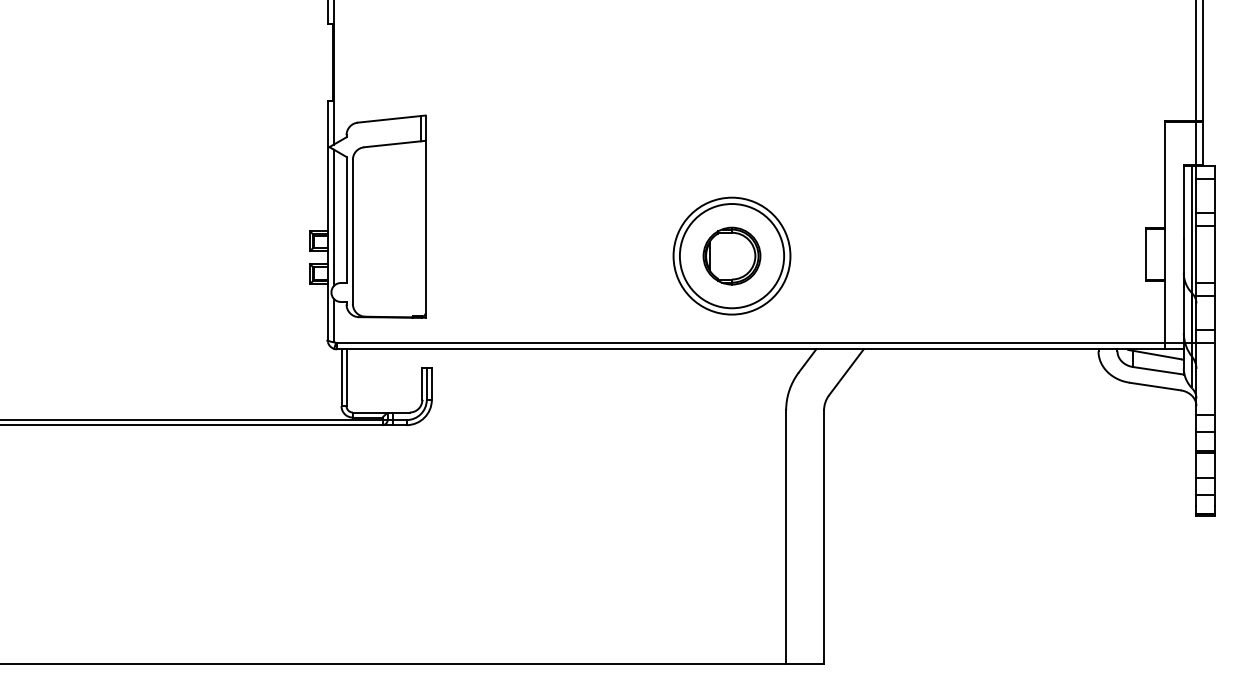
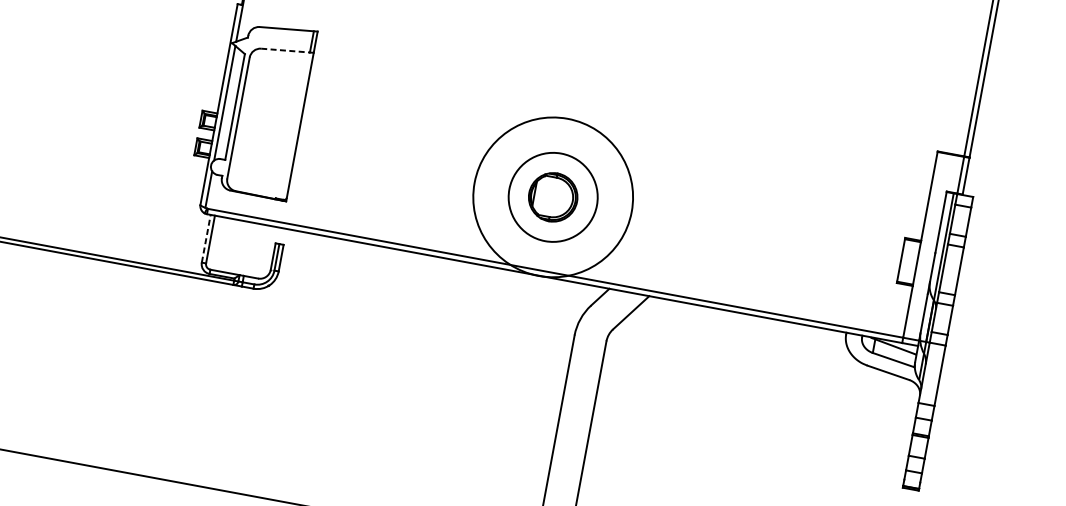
line: (392, 144) -> (285, 50), solid -> dashed
circle: (731, 255) -> (552, 196), size x1.6
line: (341, 377) -> (206, 238), solid -> dashed

